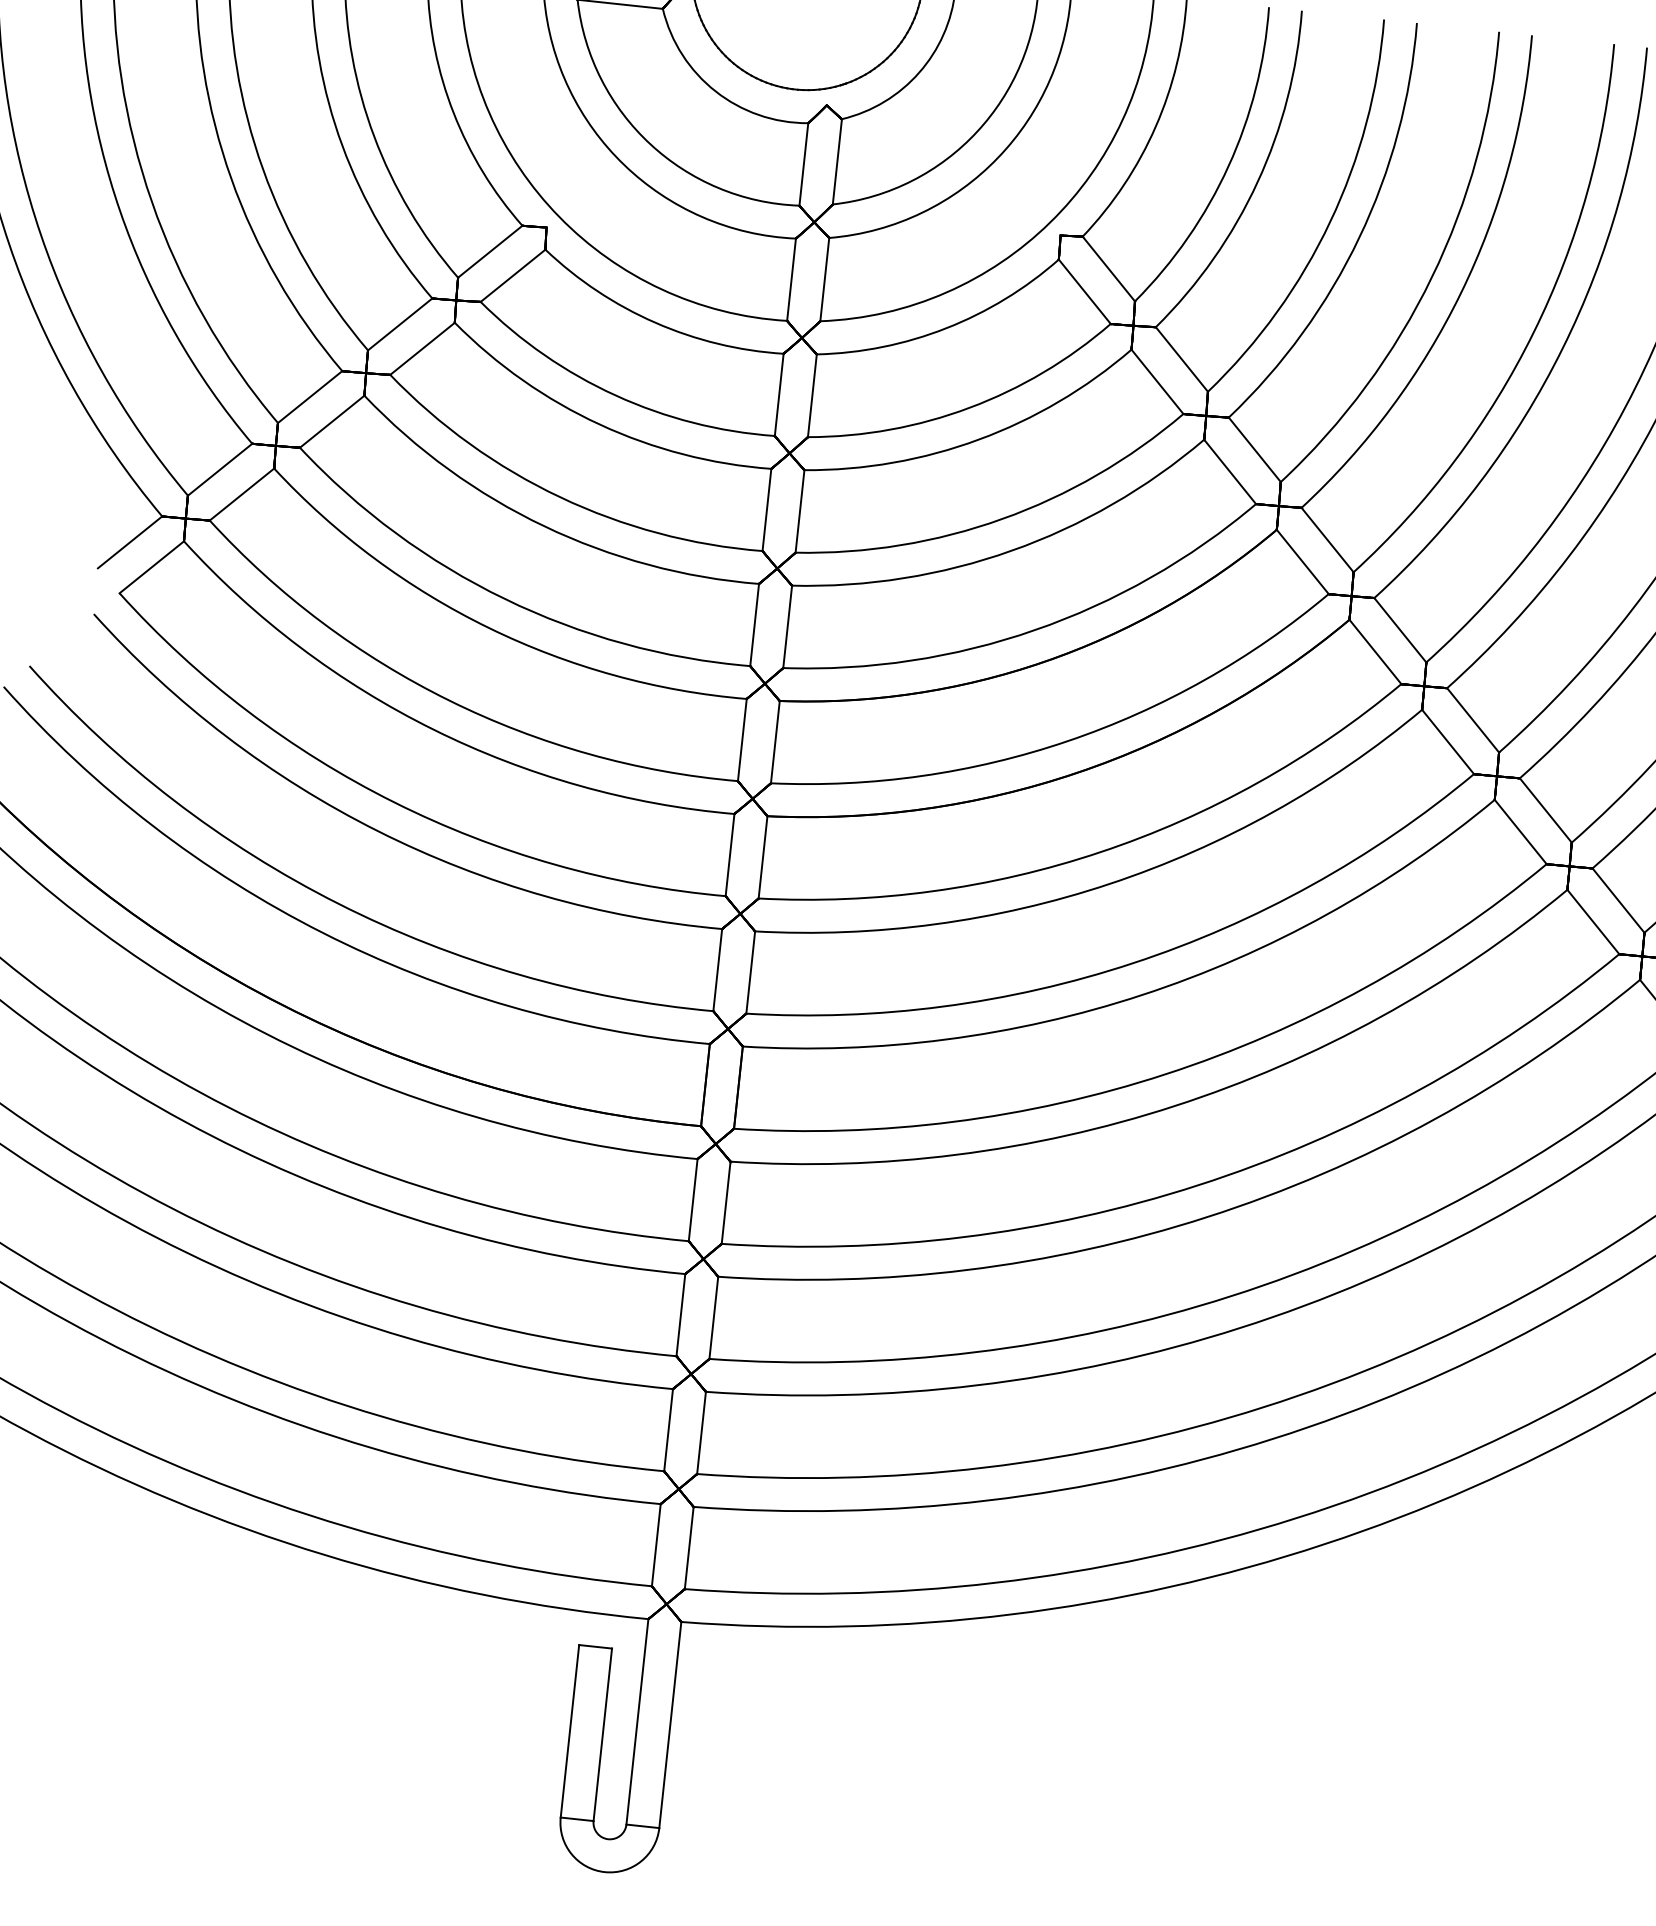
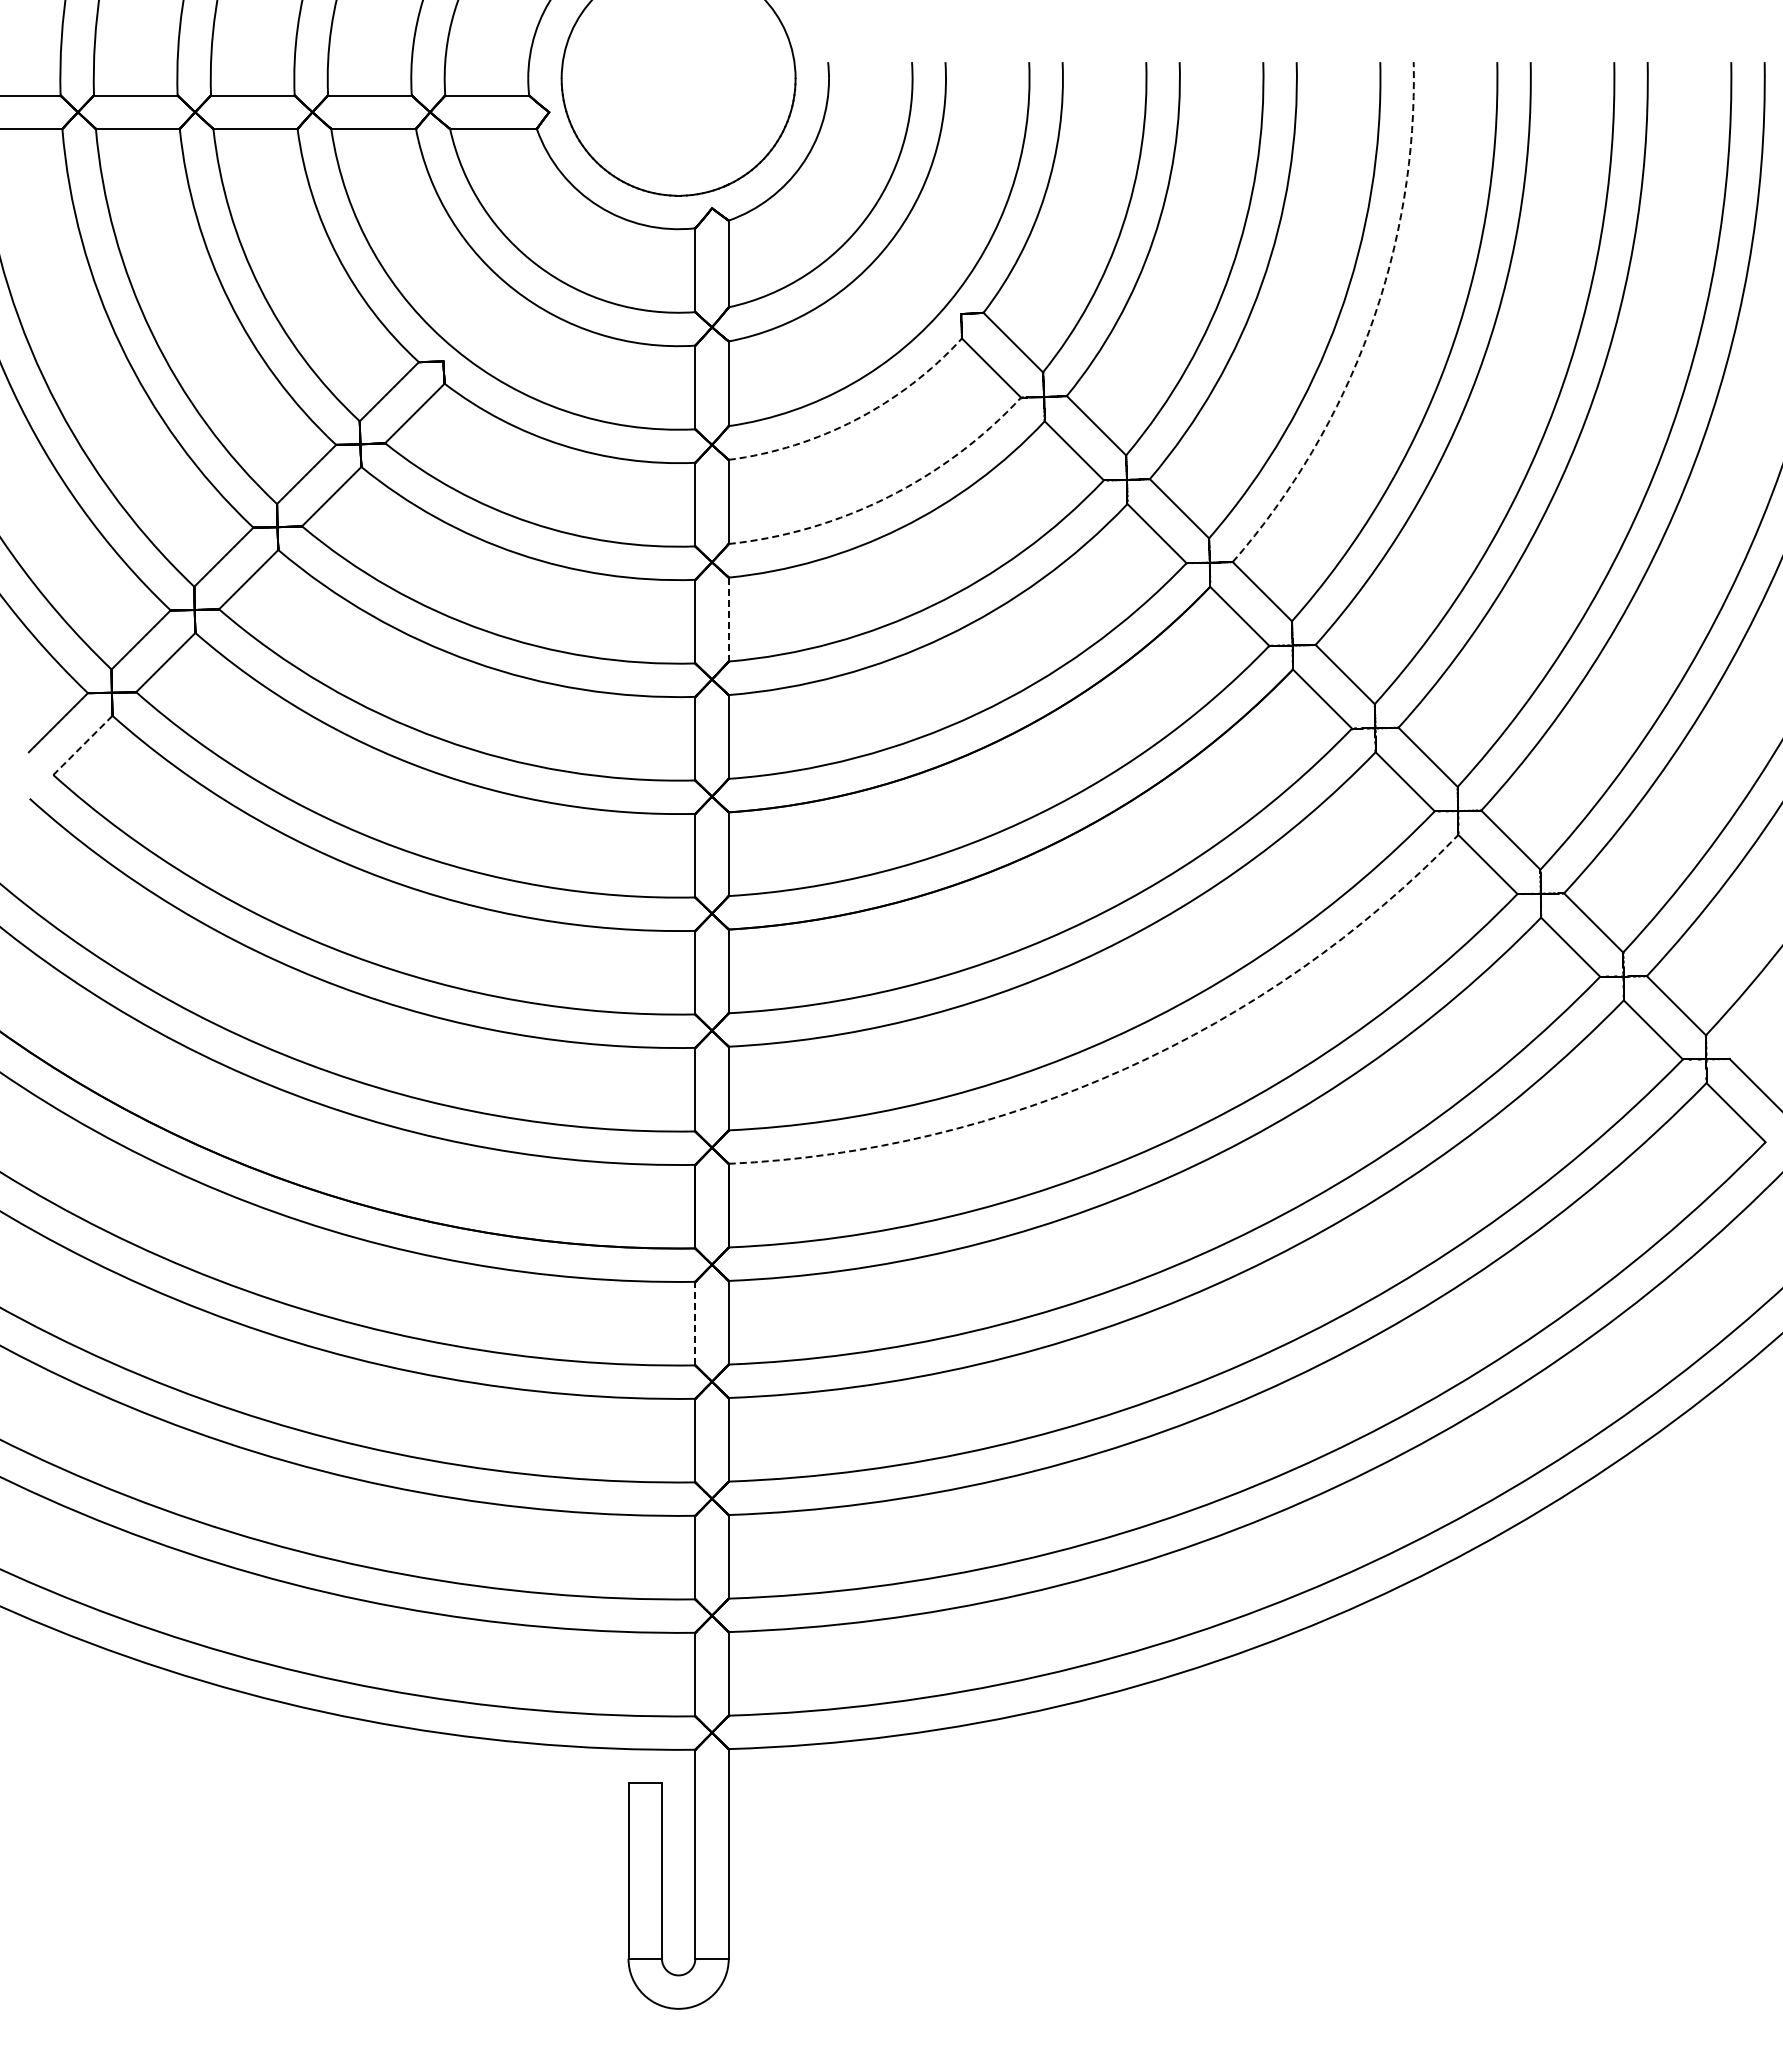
arc: (1461, 293) -> (1370, 329), solid -> dashed
arc: (946, 328) -> (856, 419), solid -> dashed
arc: (969, 408) -> (888, 497), solid -> dashed
line: (799, 511) -> (728, 619), solid -> dashed
line: (151, 567) -> (82, 745), solid -> dashed
arc: (1141, 995) -> (1124, 1069), solid -> dashed
line: (693, 1200) -> (695, 1323), solid -> dashed

